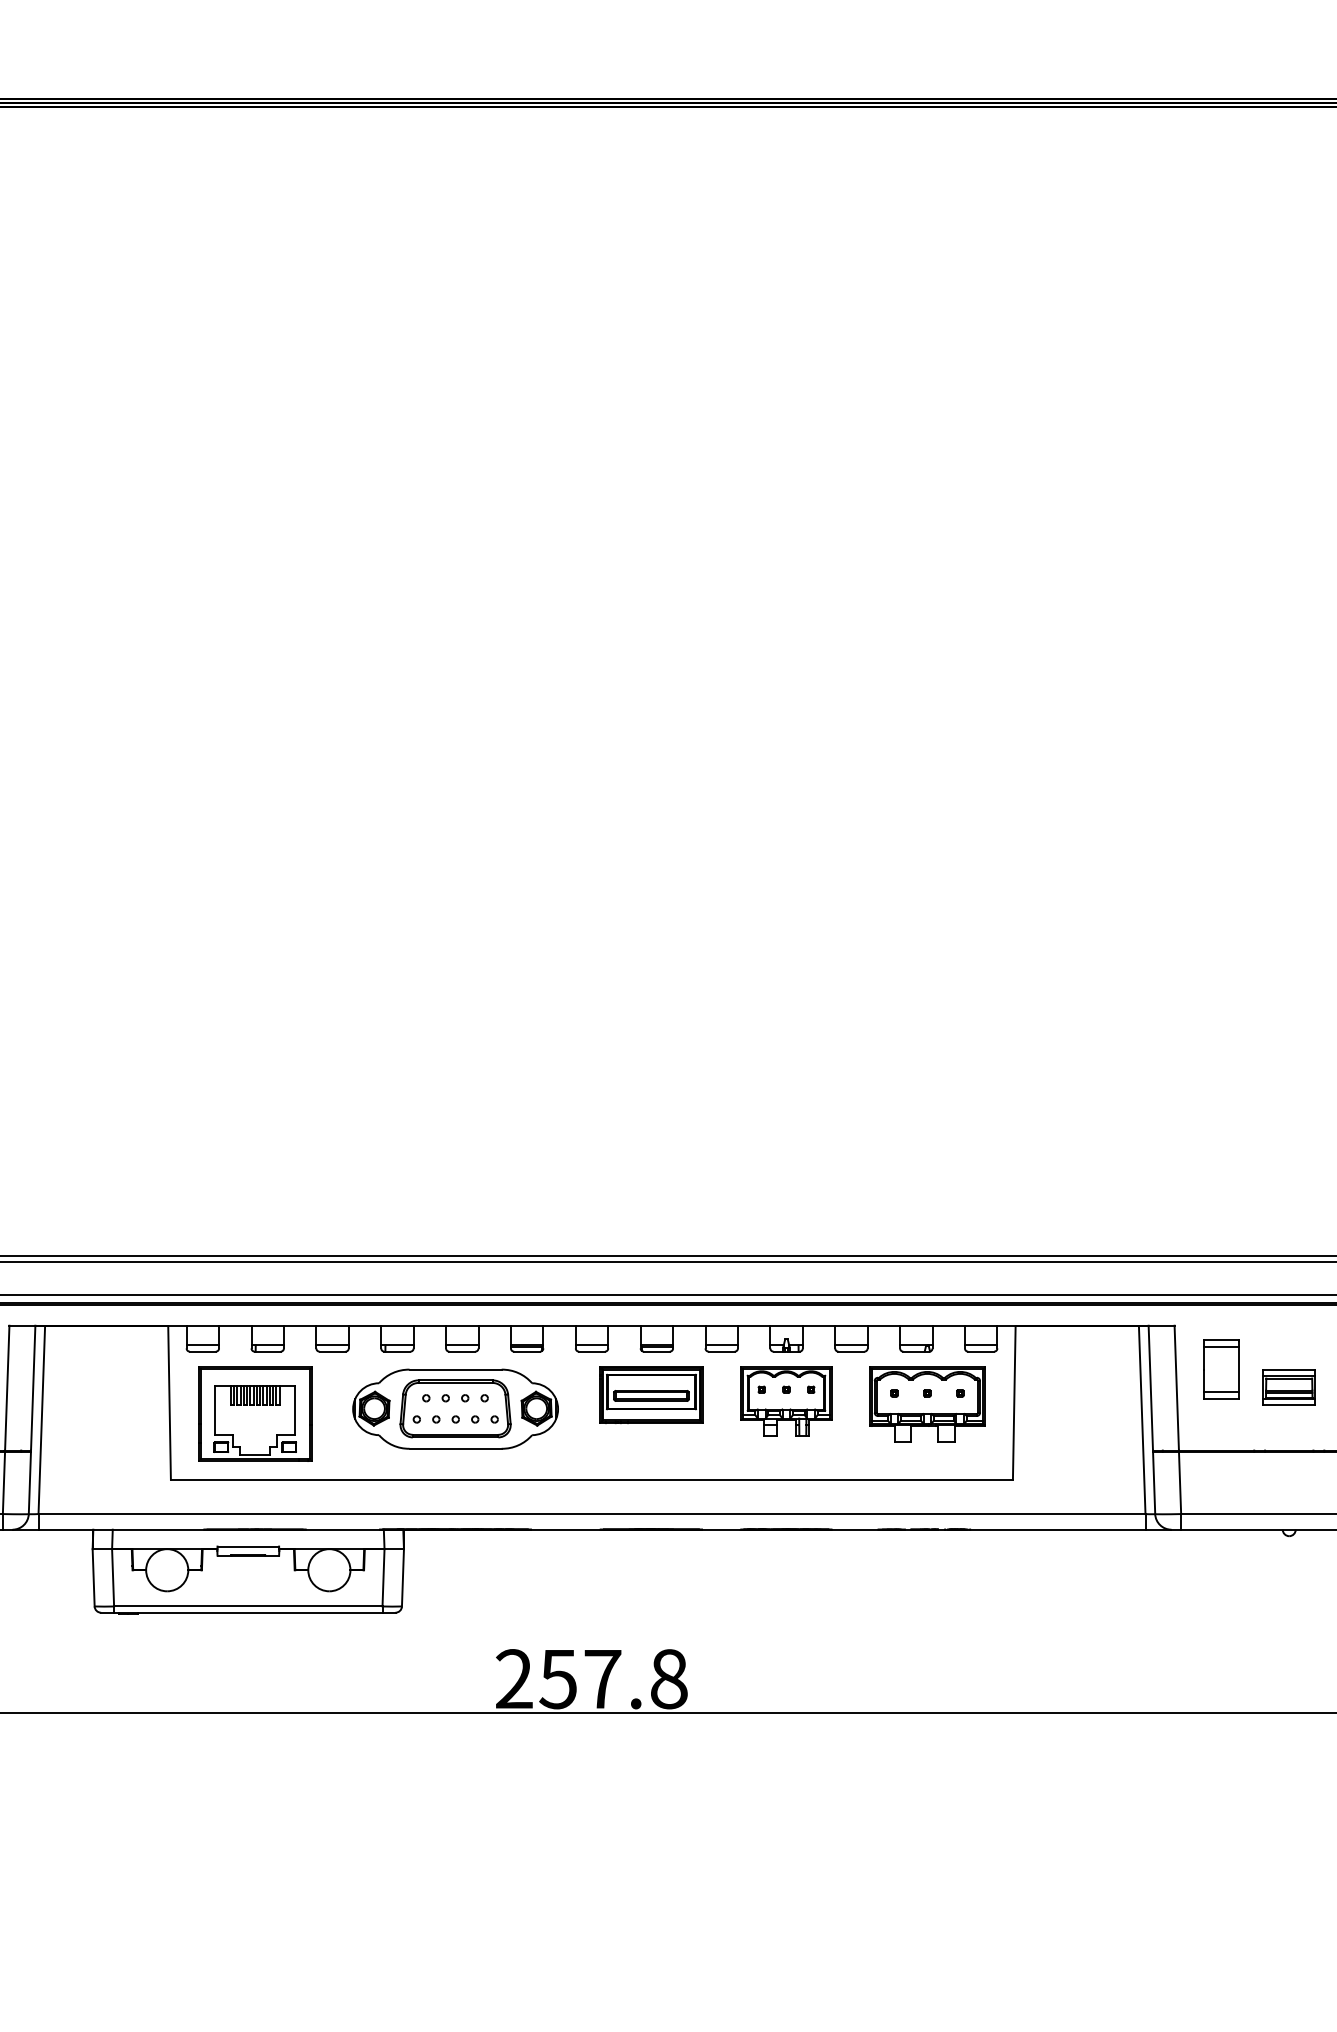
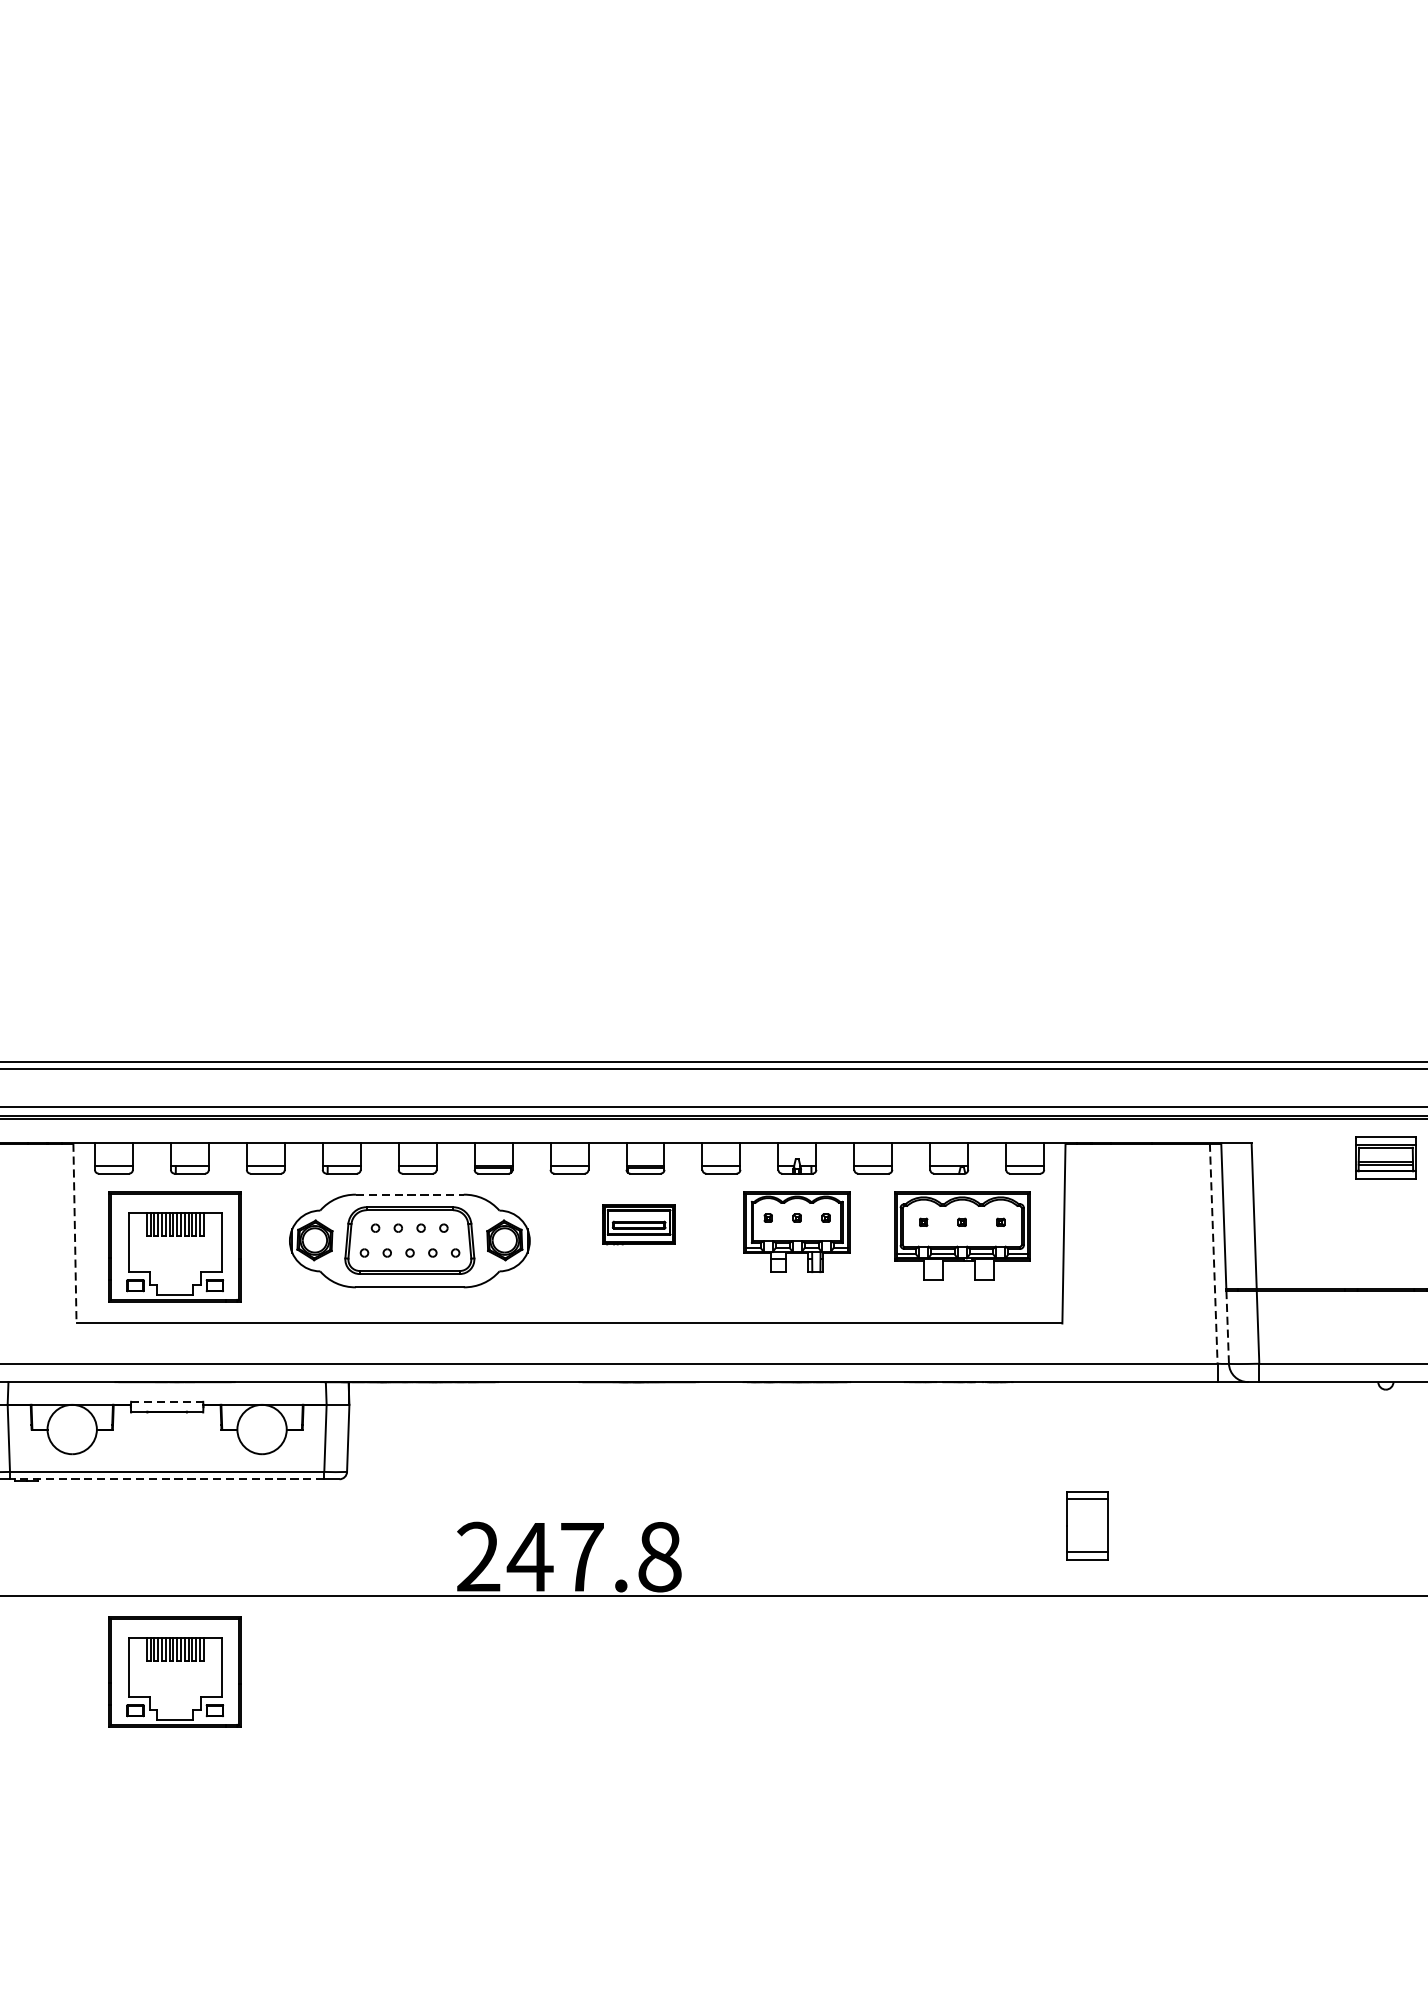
line: (456, 1369) -> (410, 1194), solid -> dashed
part: (1221, 1369) -> (1087, 1525), moved
part: (1288, 1387) -> (1385, 1158), moved
part: (651, 1395) -> (639, 1224), size x0.6
line: (169, 1402) -> (74, 1233), solid -> dashed
line: (1142, 1420) -> (1214, 1254), solid -> dashed
line: (1154, 1483) -> (1228, 1327), solid -> dashed
line: (248, 1546) -> (167, 1401), solid -> dashed
line: (247, 1612) -> (166, 1479), solid -> dashed
text: (558, 1679) -> (530, 1557), 257.8 -> 247.8
part: (255, 1776) -> (175, 1671), added

